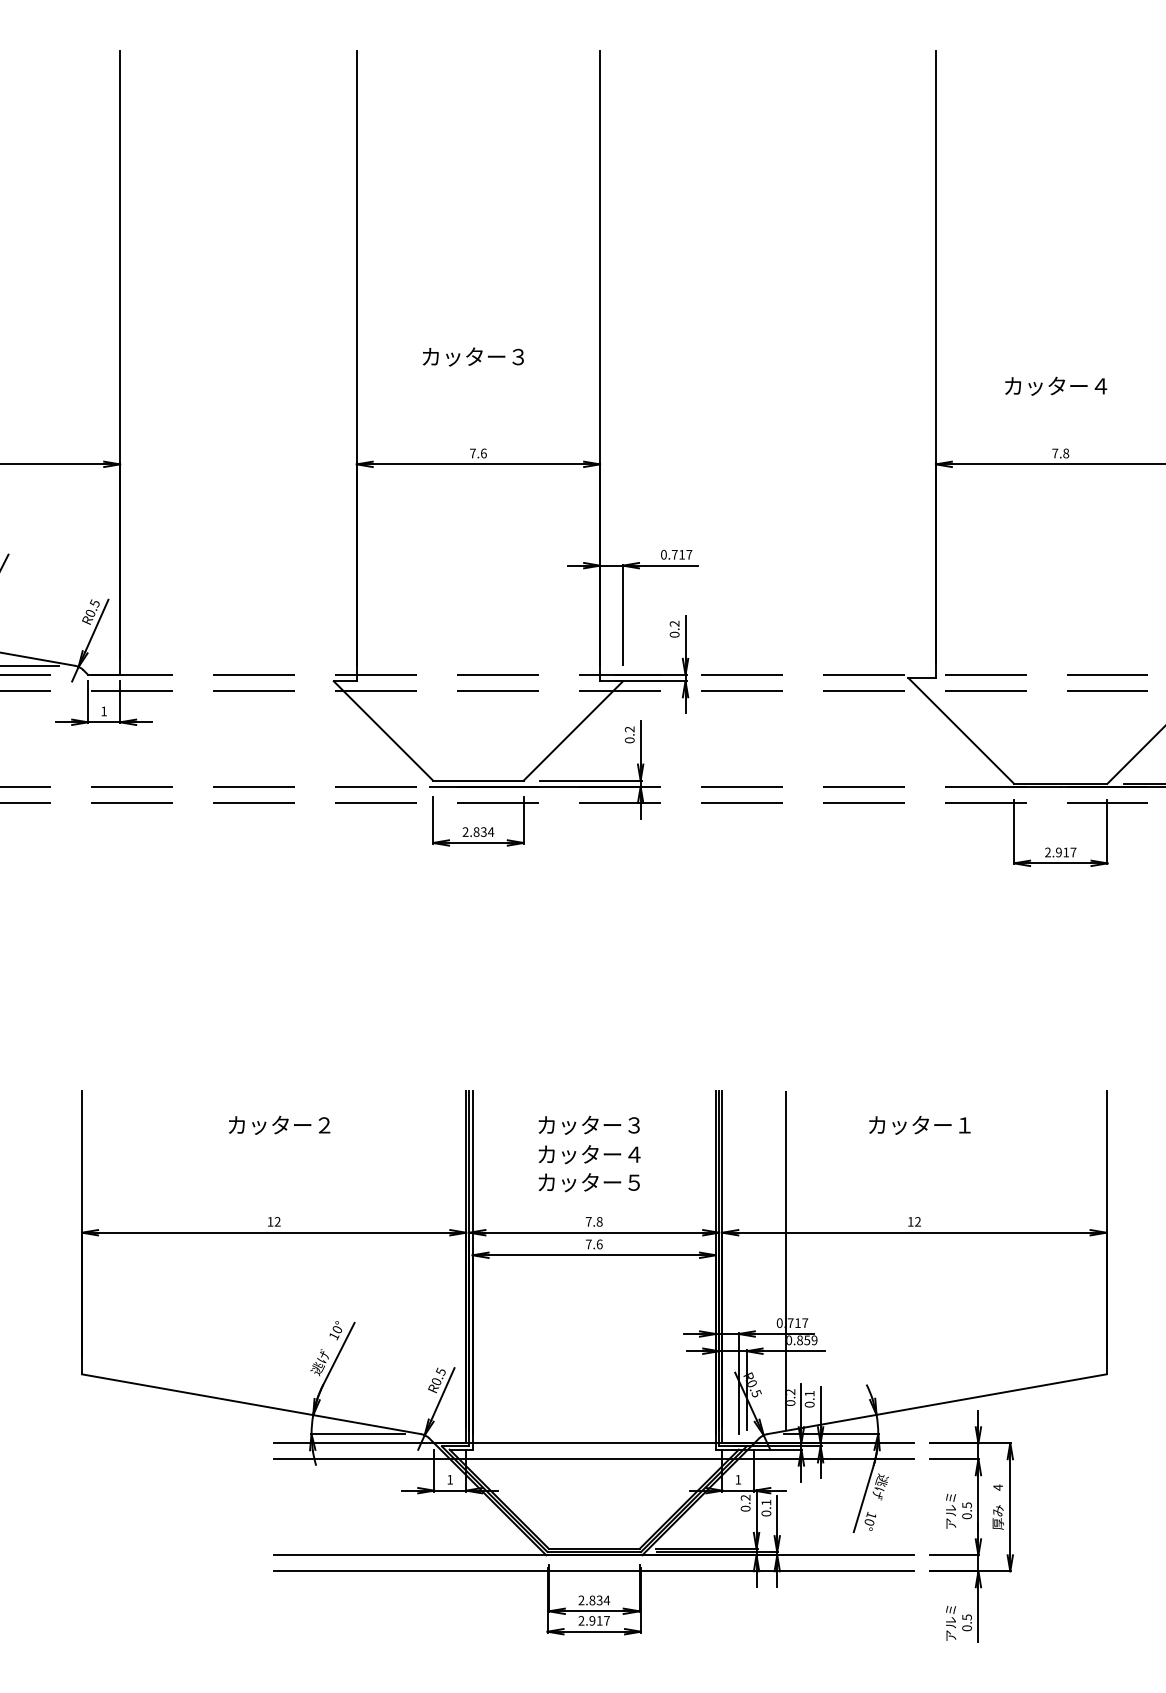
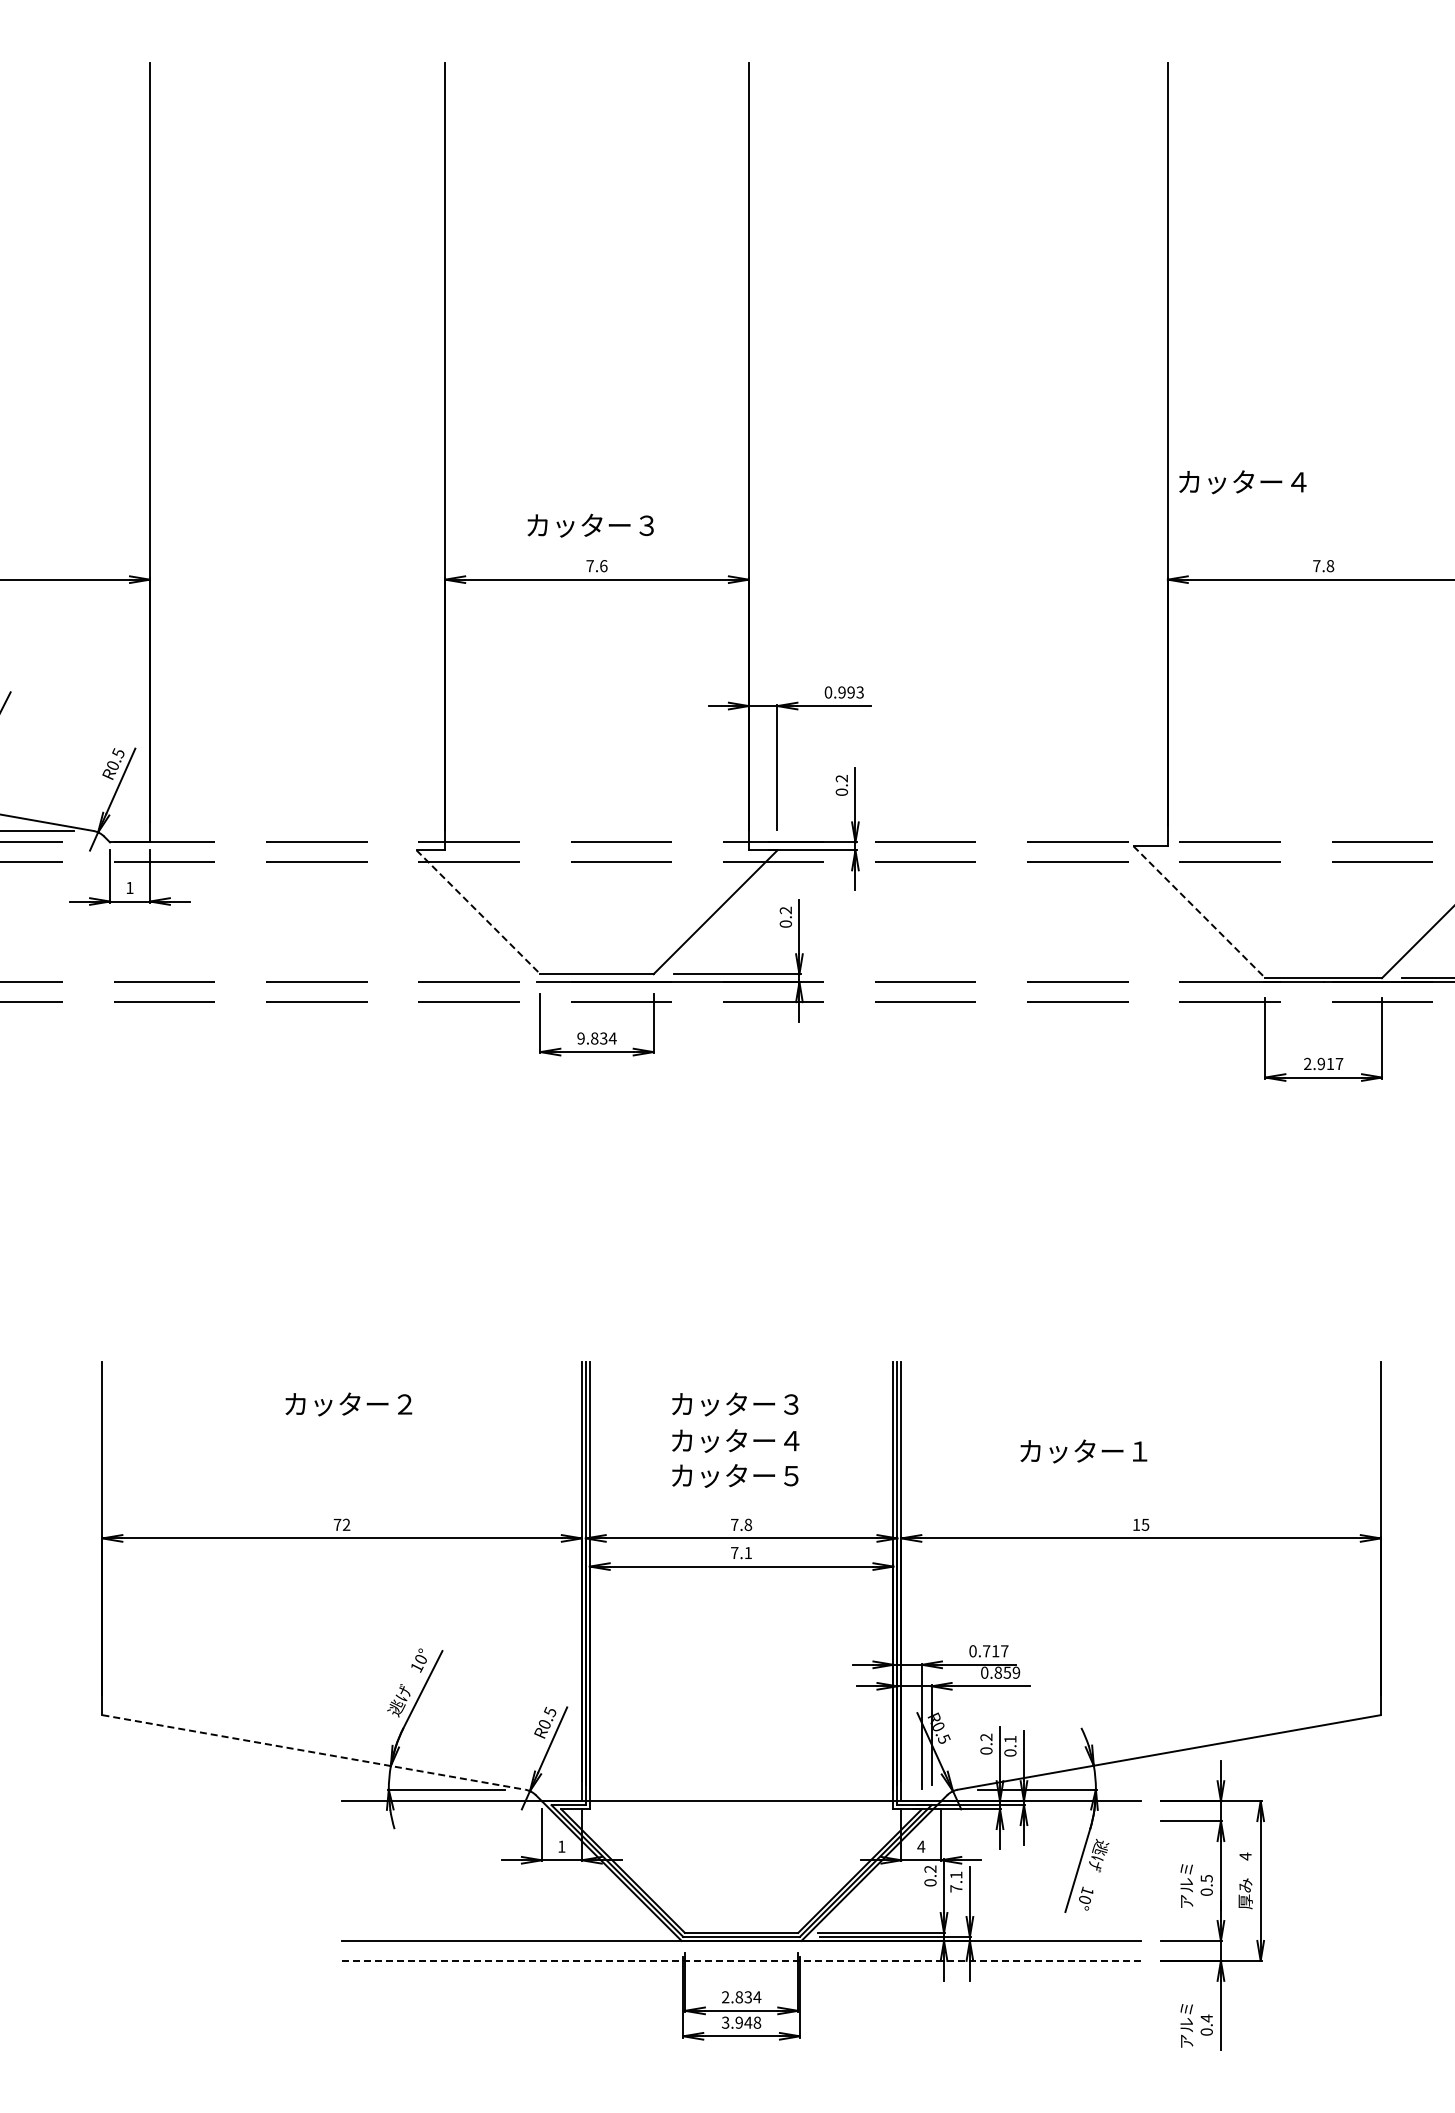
text: (473, 356) -> (590, 525), moved
text: (1055, 386) -> (1242, 482), moved
text: (681, 554) -> (850, 692), 0.717 -> 0.993
line: (383, 731) -> (478, 912), solid -> dashed
line: (961, 731) -> (1199, 912), solid -> dashed
text: (465, 832) -> (580, 1038), 2.834 -> 9.834
text: (919, 1125) -> (1083, 1451), moved
text: (270, 1221) -> (337, 1524), 12 -> 72
text: (917, 1221) -> (1145, 1524), 12 -> 15
text: (599, 1243) -> (748, 1552), 7.6 -> 7.1
line: (786, 1260) -> (981, 1573), removed
line: (251, 1404) -> (313, 1752), solid -> dashed
line: (594, 1459) -> (741, 1821), removed
text: (738, 1479) -> (921, 1846), 1 -> 4
text: (766, 1513) -> (956, 1888), 0.1 -> 7.1
line: (595, 1570) -> (742, 1960), solid -> dashed
text: (966, 1617) -> (1206, 2018), 0.5 -> 0.4
text: (594, 1620) -> (741, 2022), 2.917 -> 3.948

